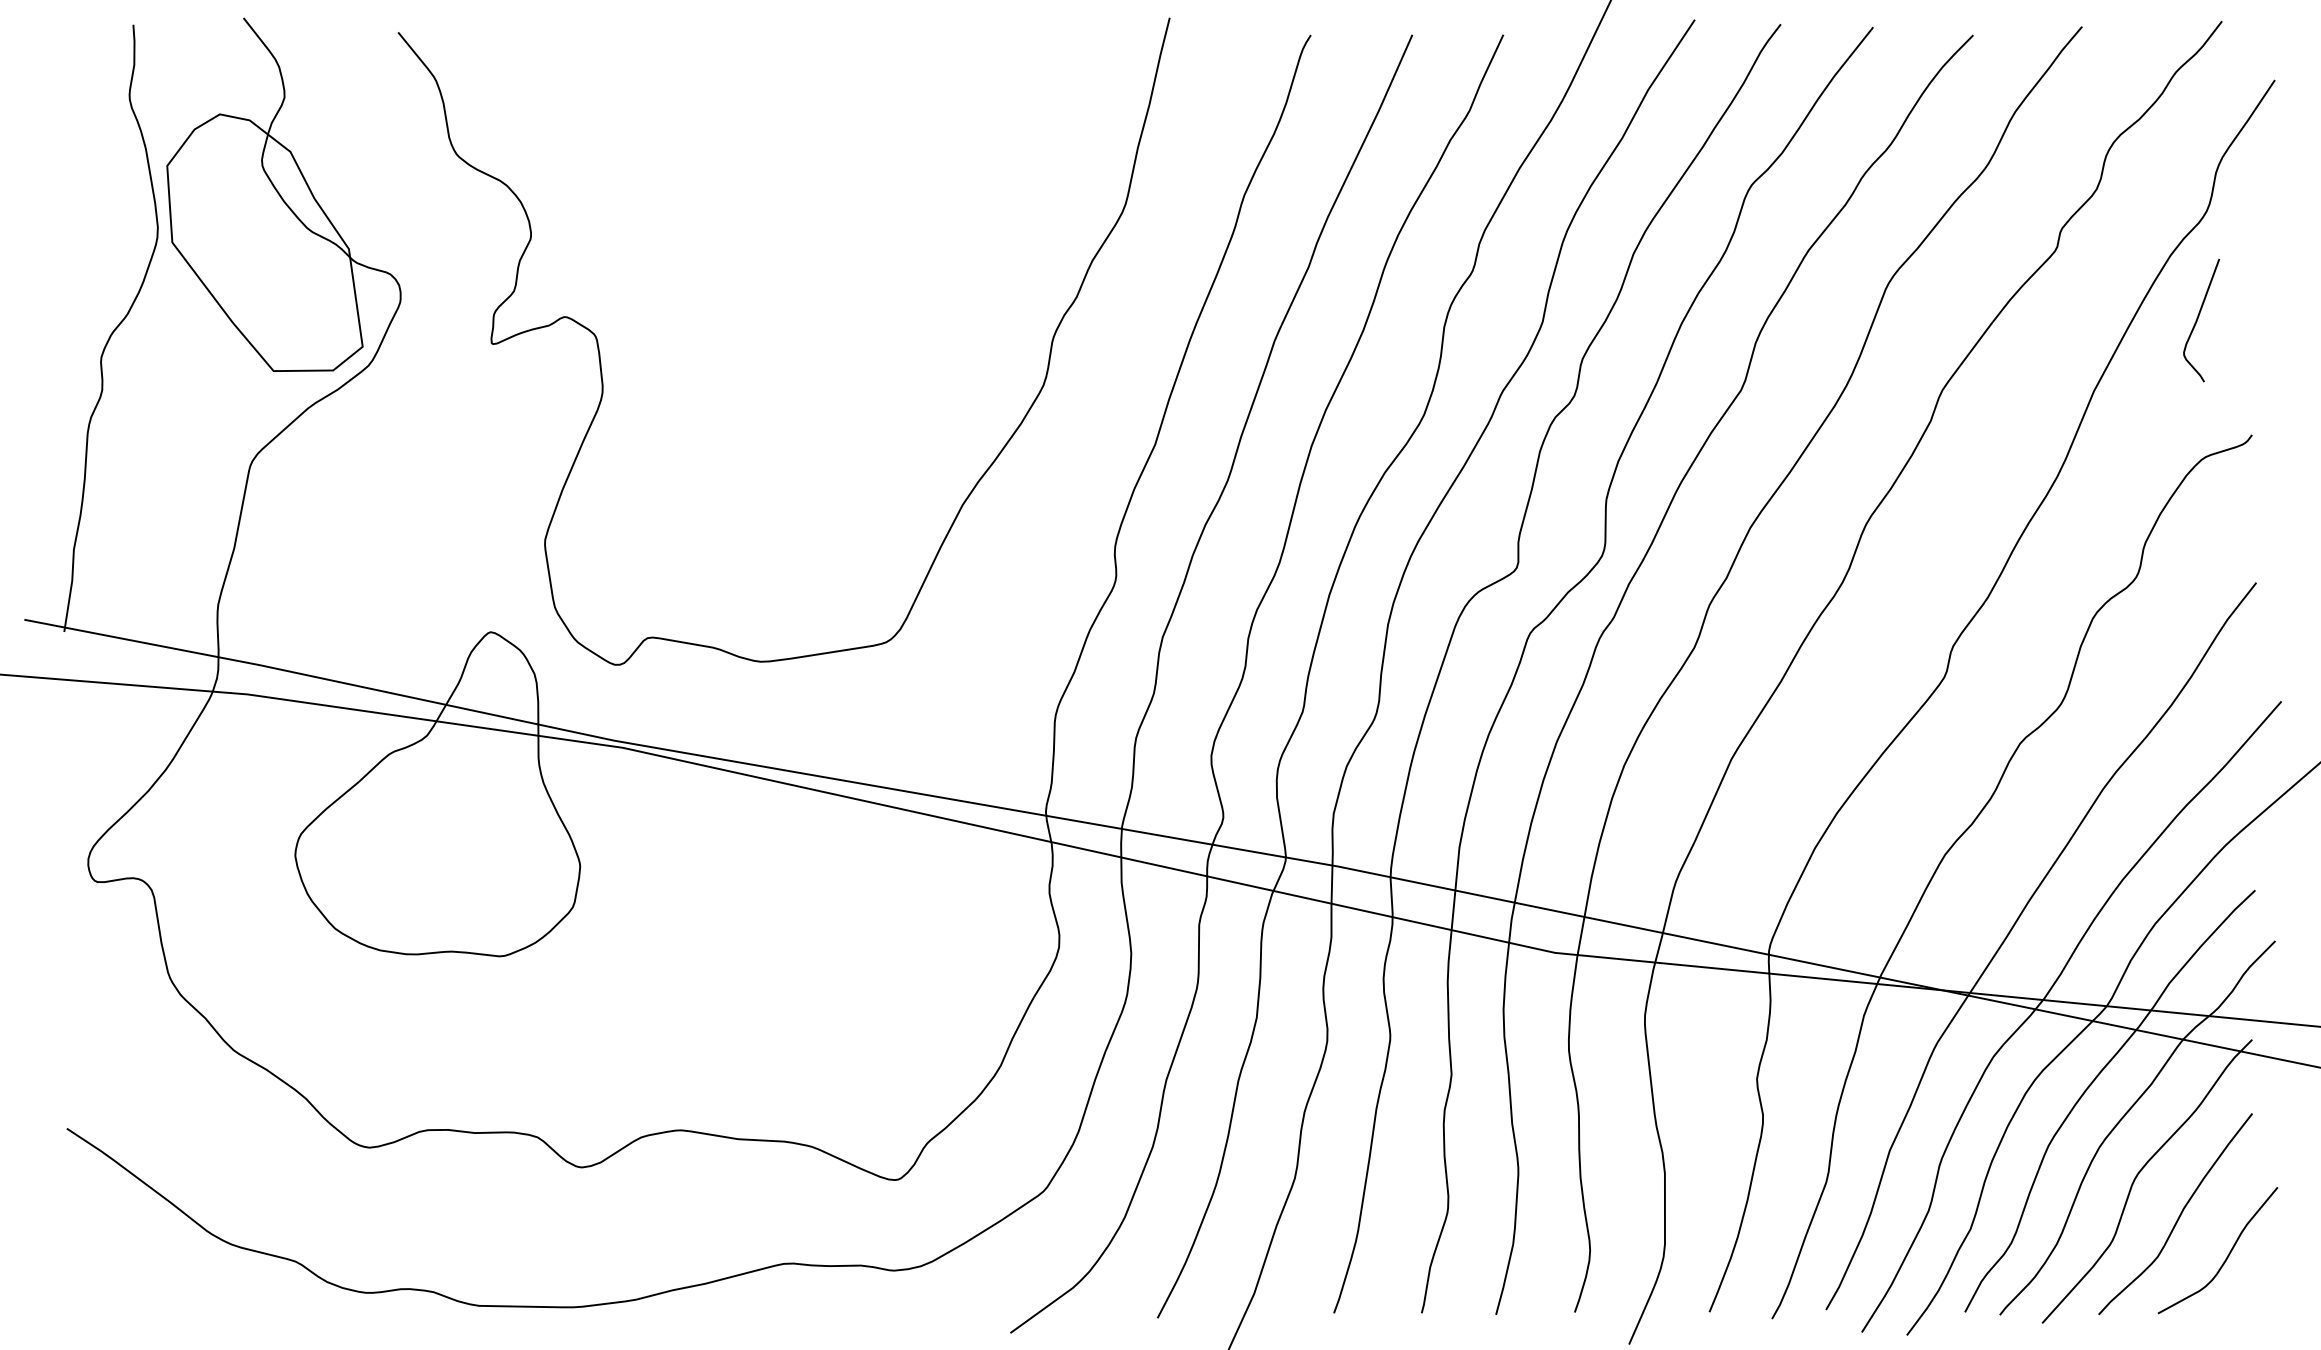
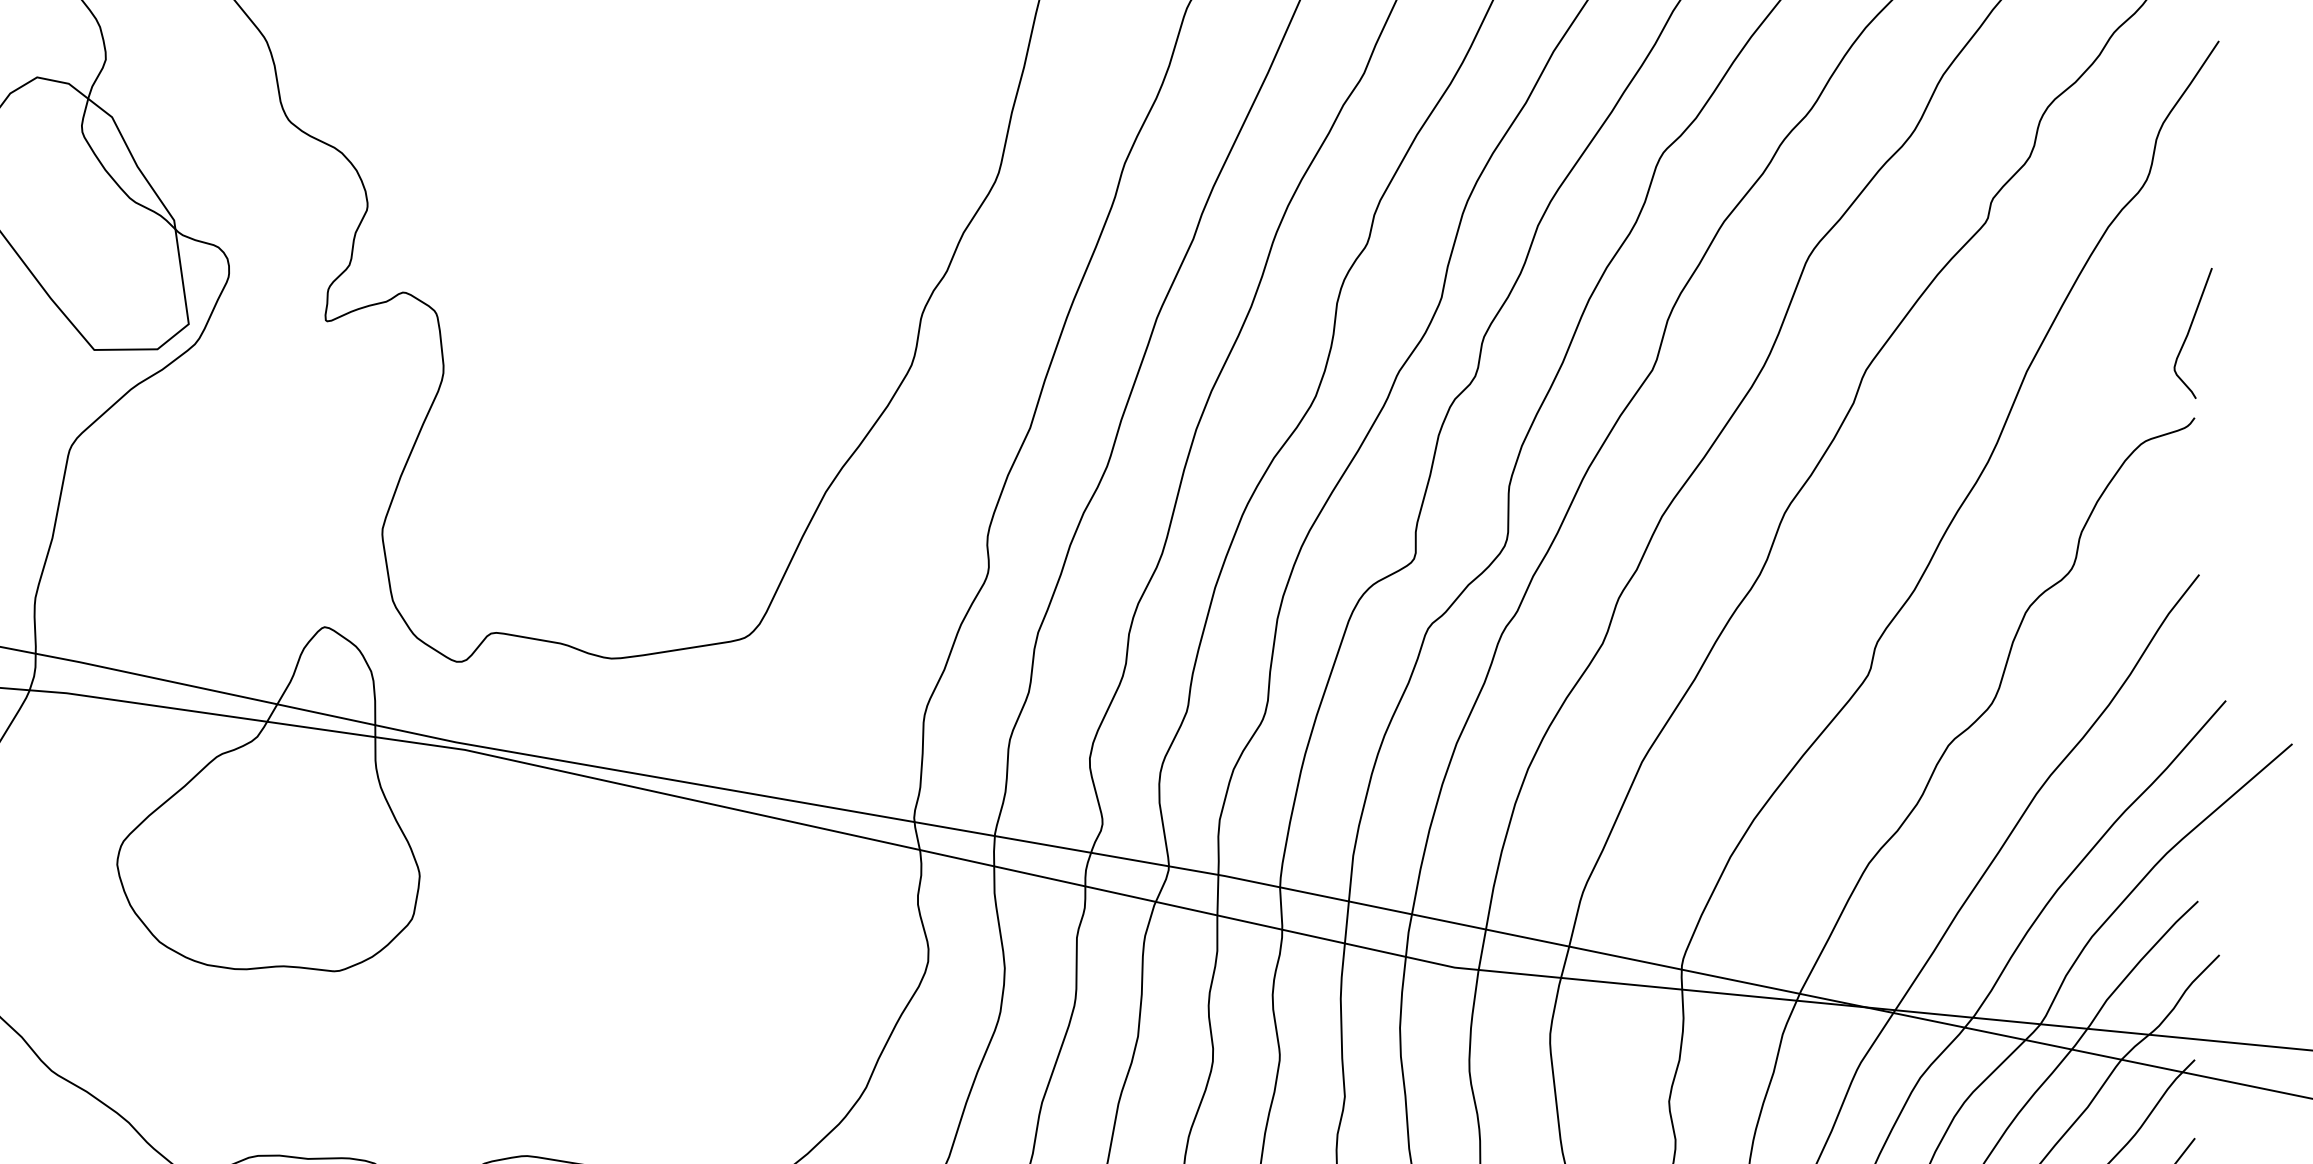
curve: (2198, 319) -> (2189, 332), moved

